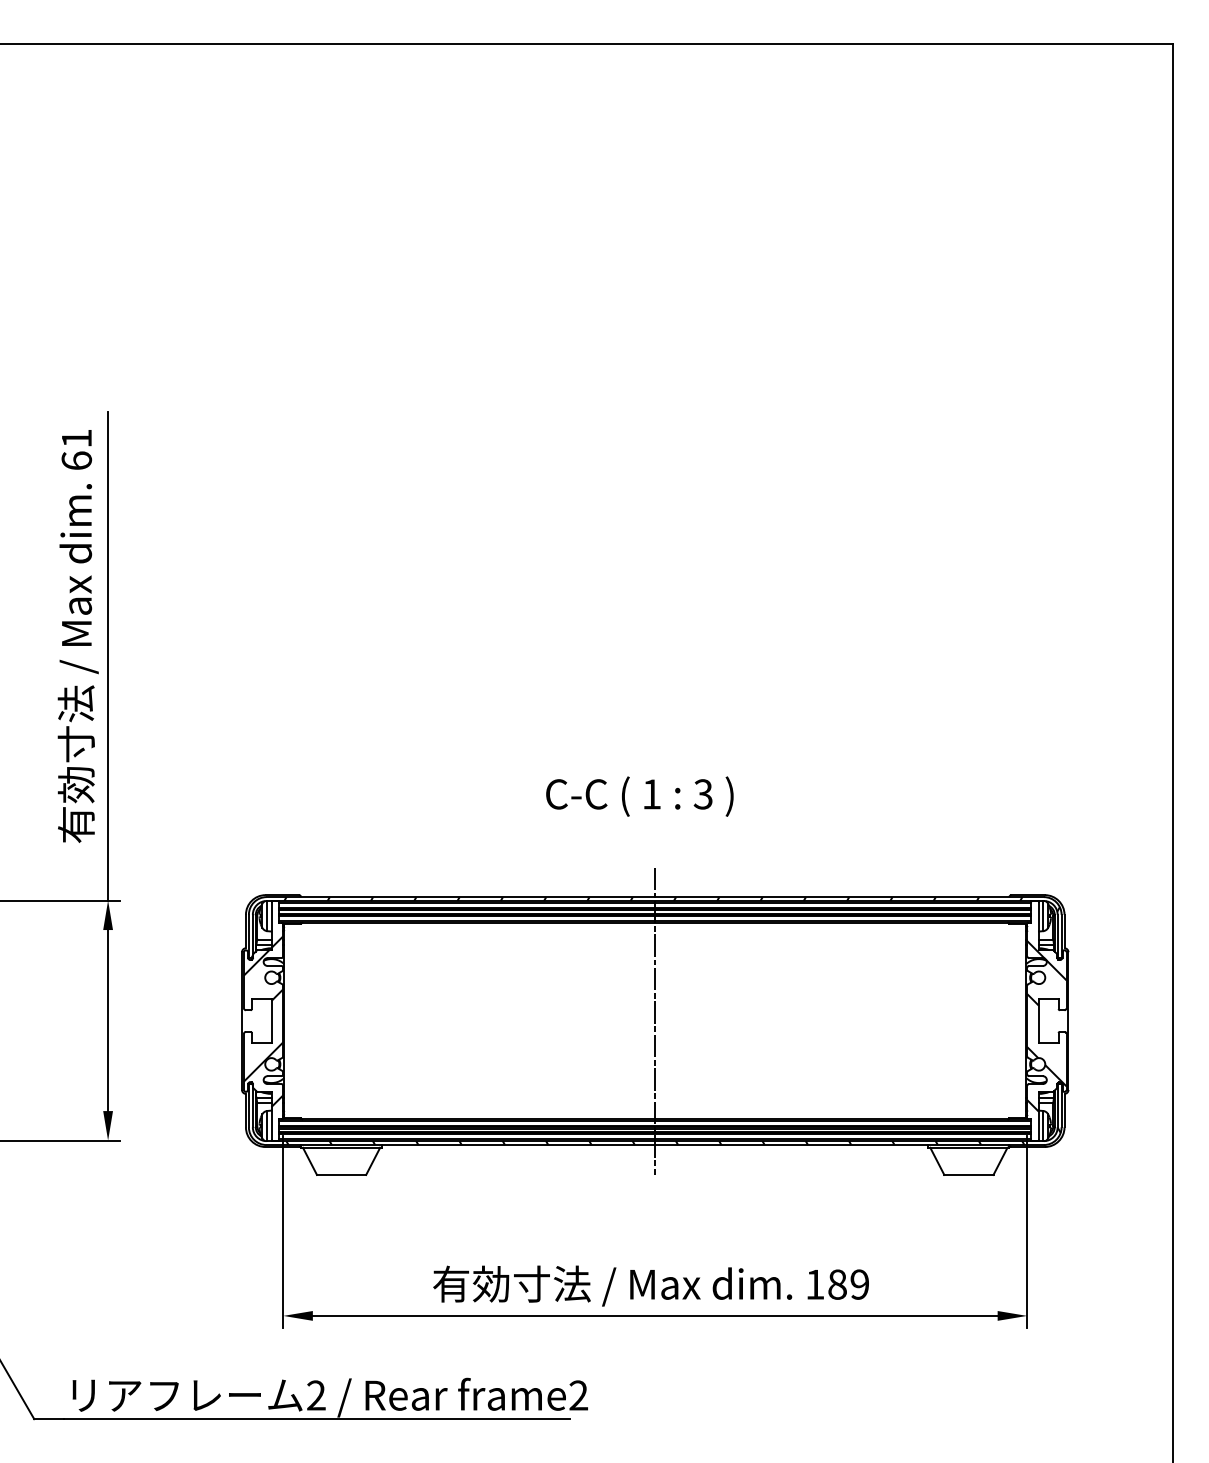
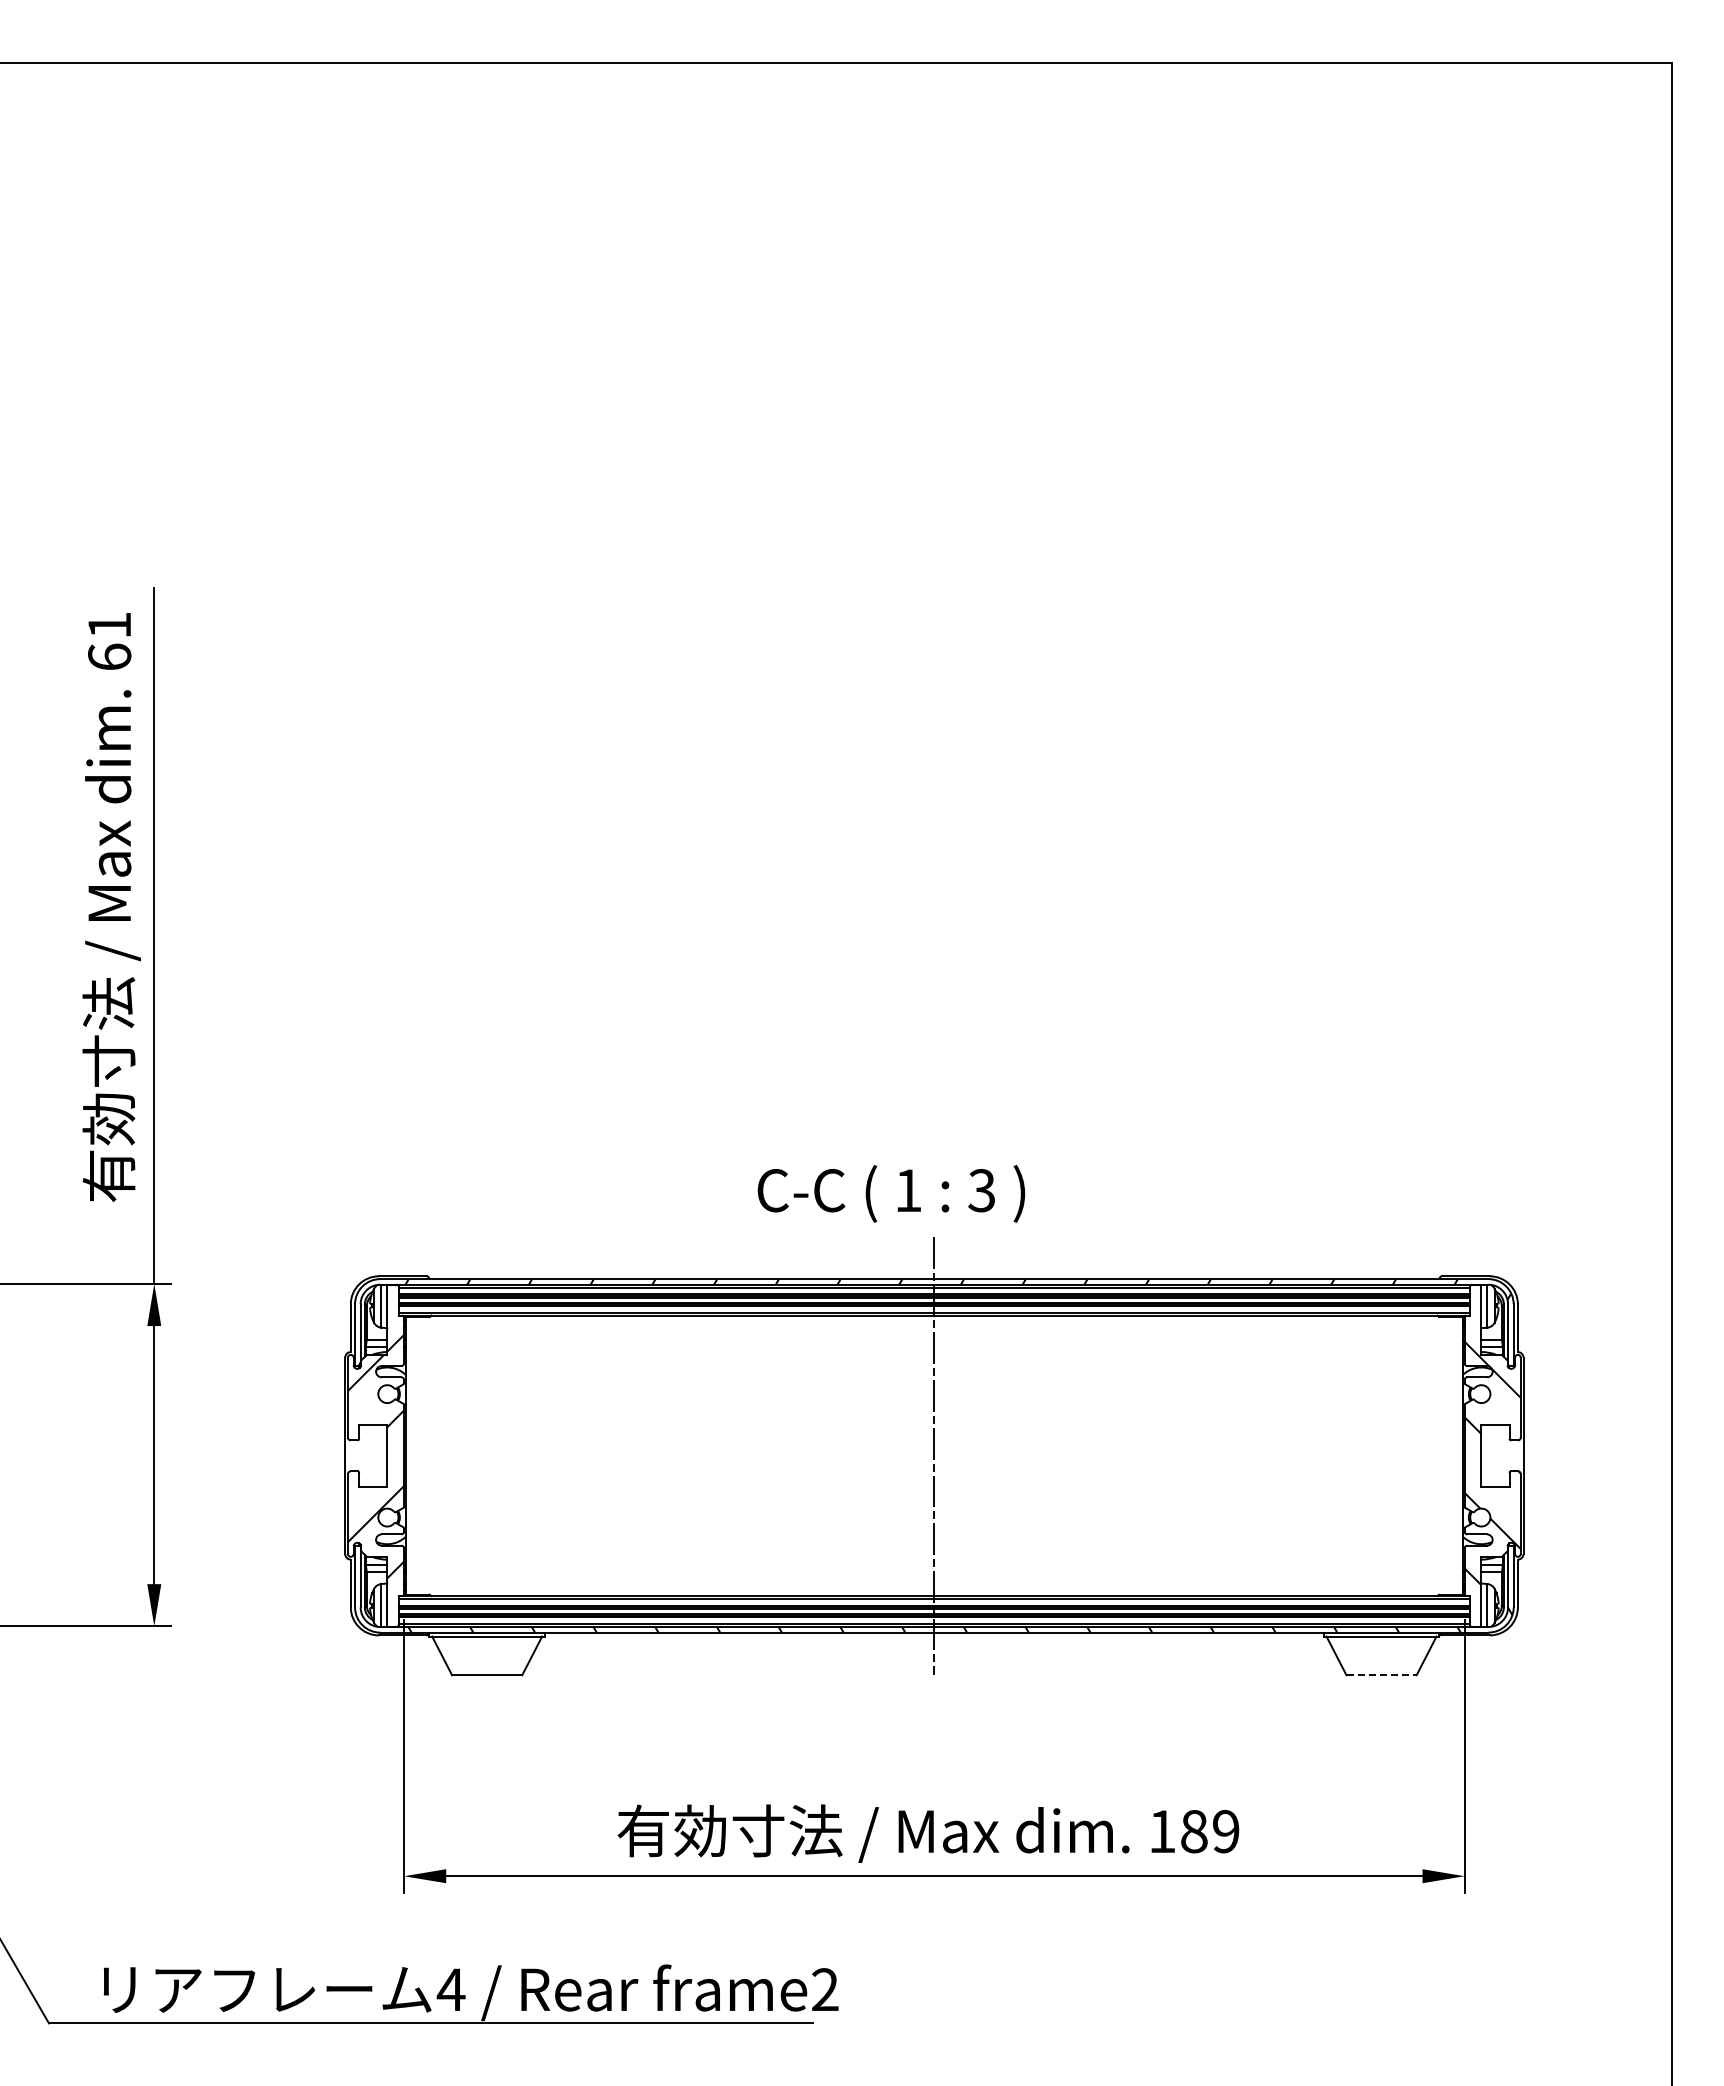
text: (639, 796) -> (891, 1193), moved
line: (969, 1175) -> (1382, 1675), solid -> dashed
text: (315, 1395) -> (450, 1989), 2 -> 4

